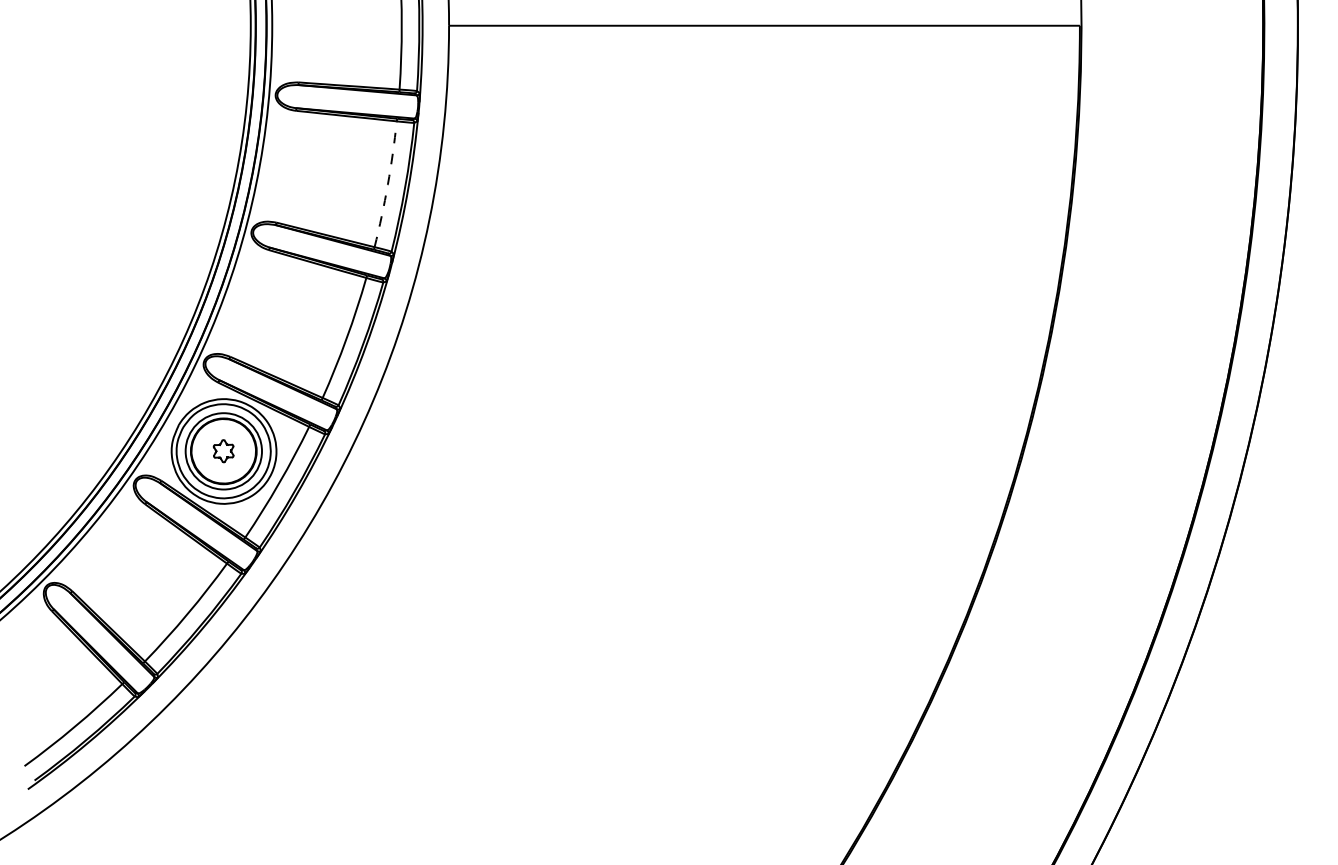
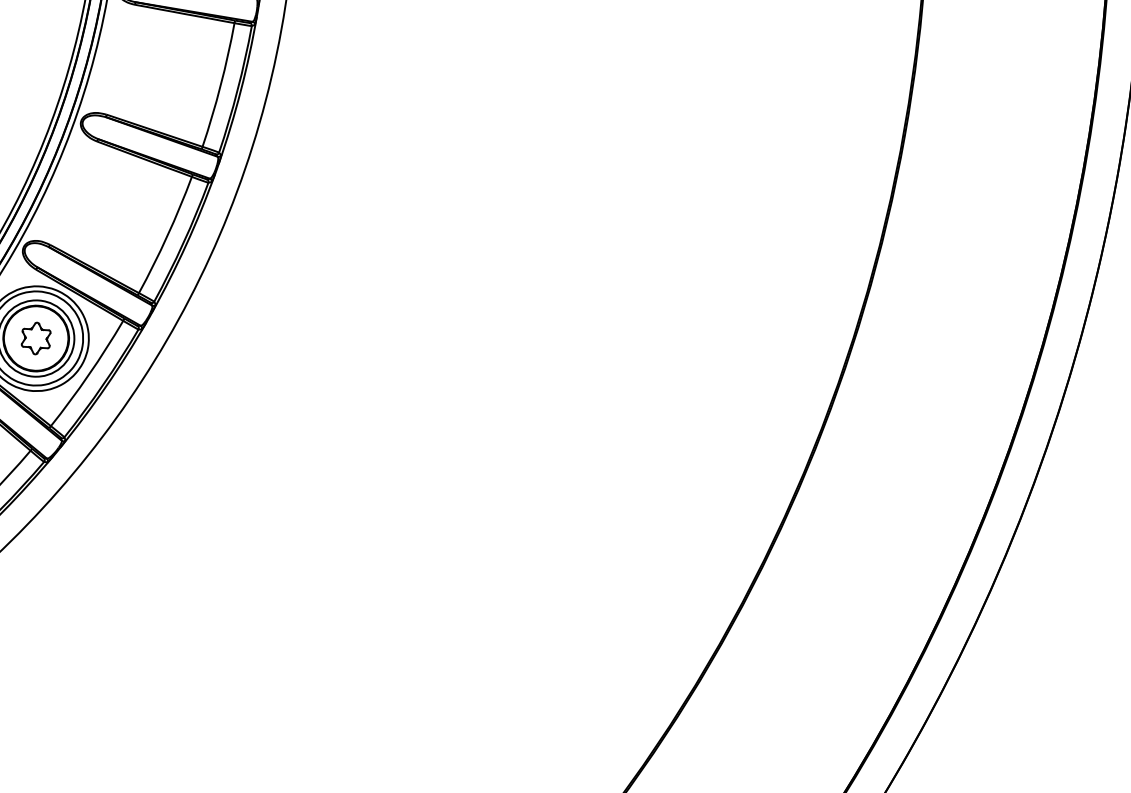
arc: (387, 184) -> (220, 85), dashed -> solid
part: (223, 450) -> (35, 337), size x1.43

